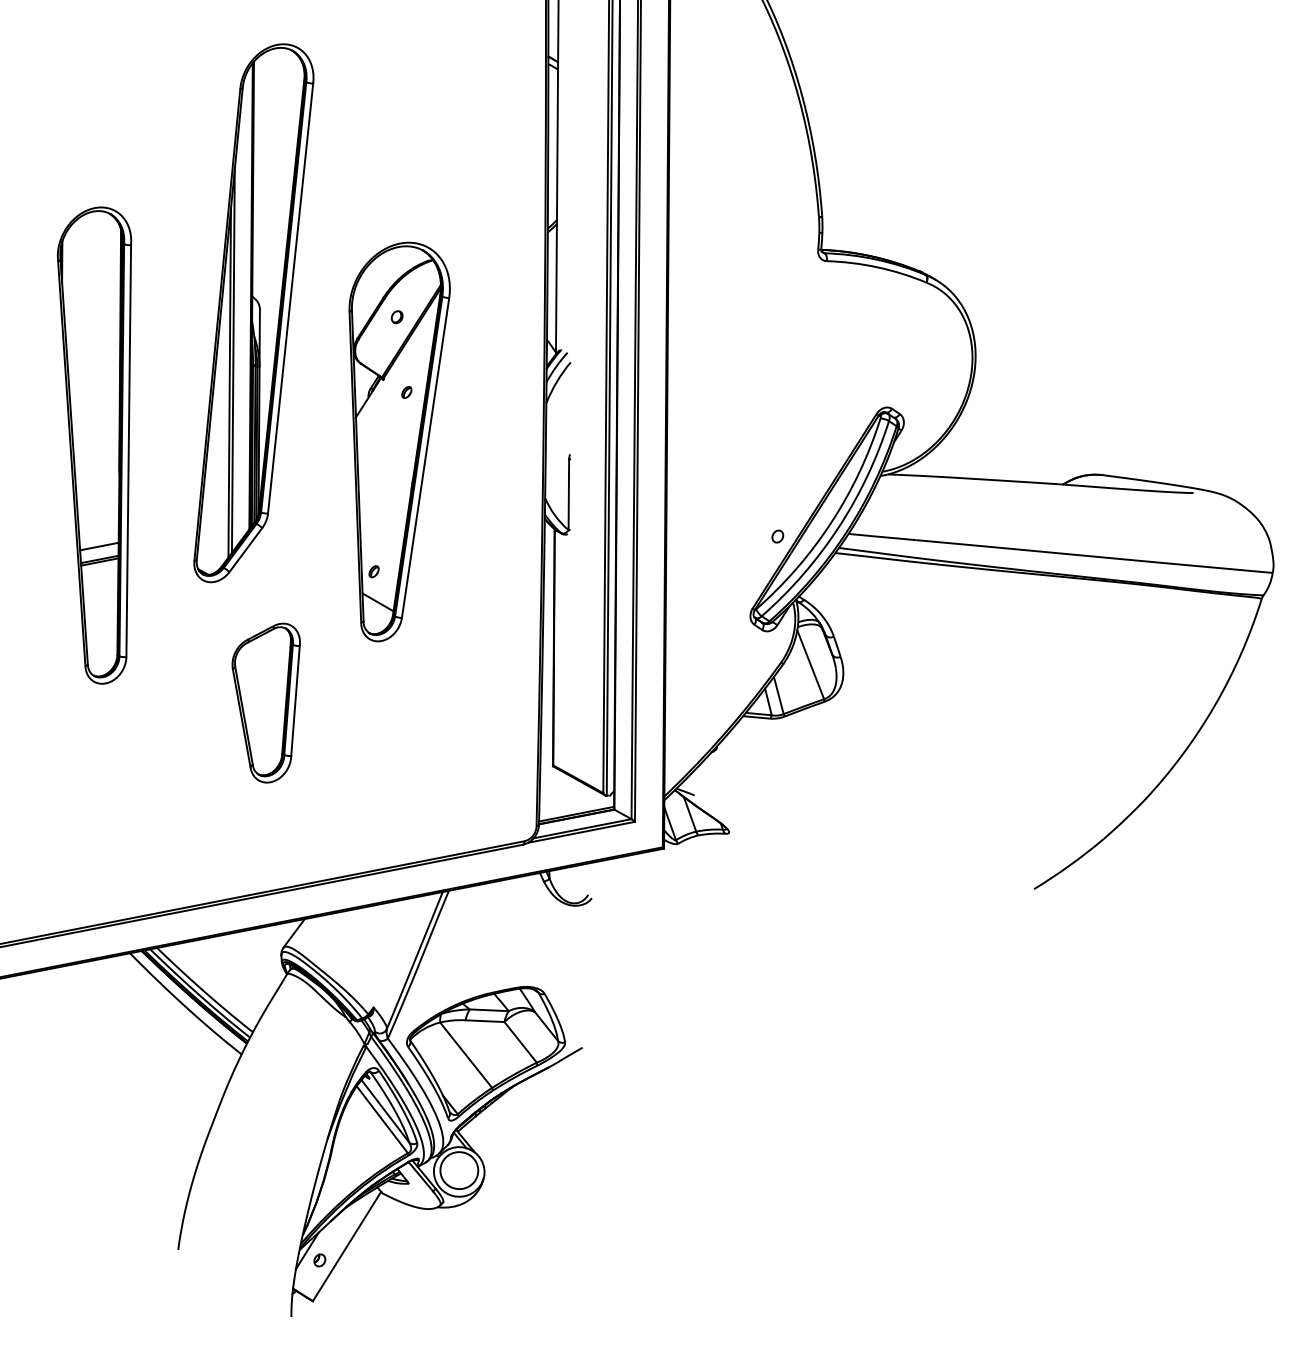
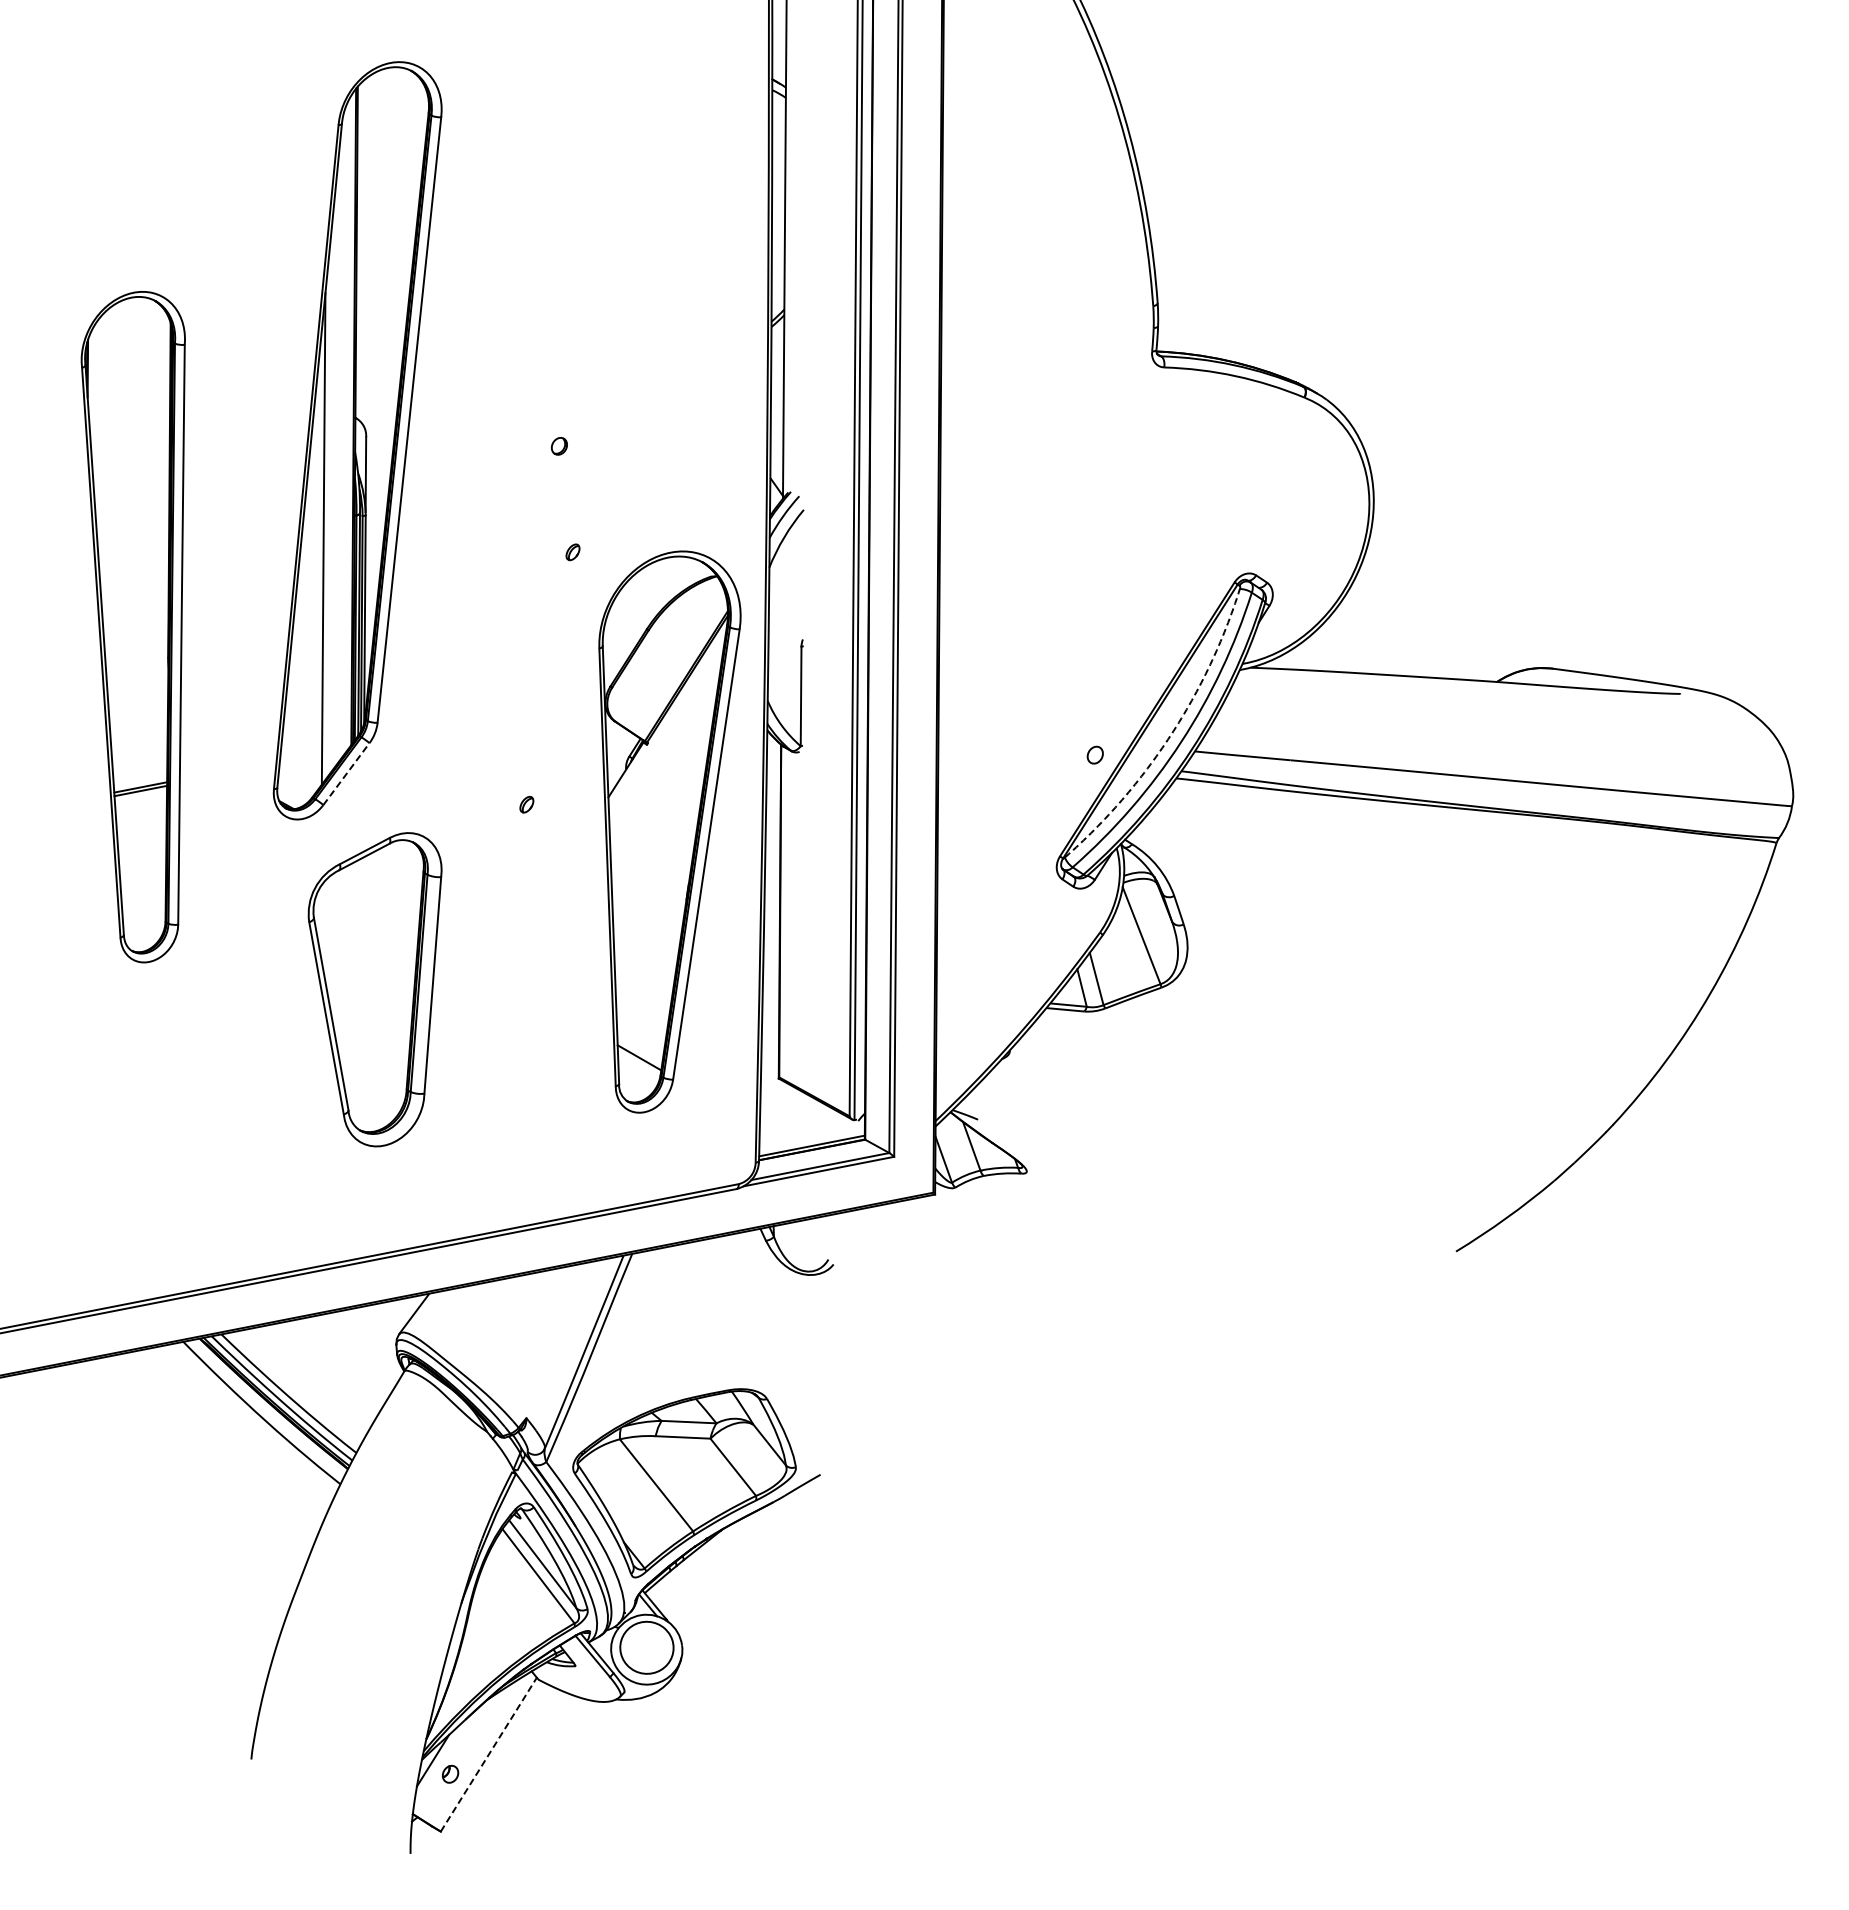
line: (233, 361) -> (328, 508), removed
part: (399, 441) -> (669, 831), moved
arc: (831, 522) -> (1170, 735), solid -> dashed
line: (99, 546) -> (140, 768), removed
line: (245, 550) -> (346, 774), solid -> dashed
part: (265, 703) -> (374, 989), size x1.4
line: (346, 1246) -> (488, 1754), solid -> dashed

